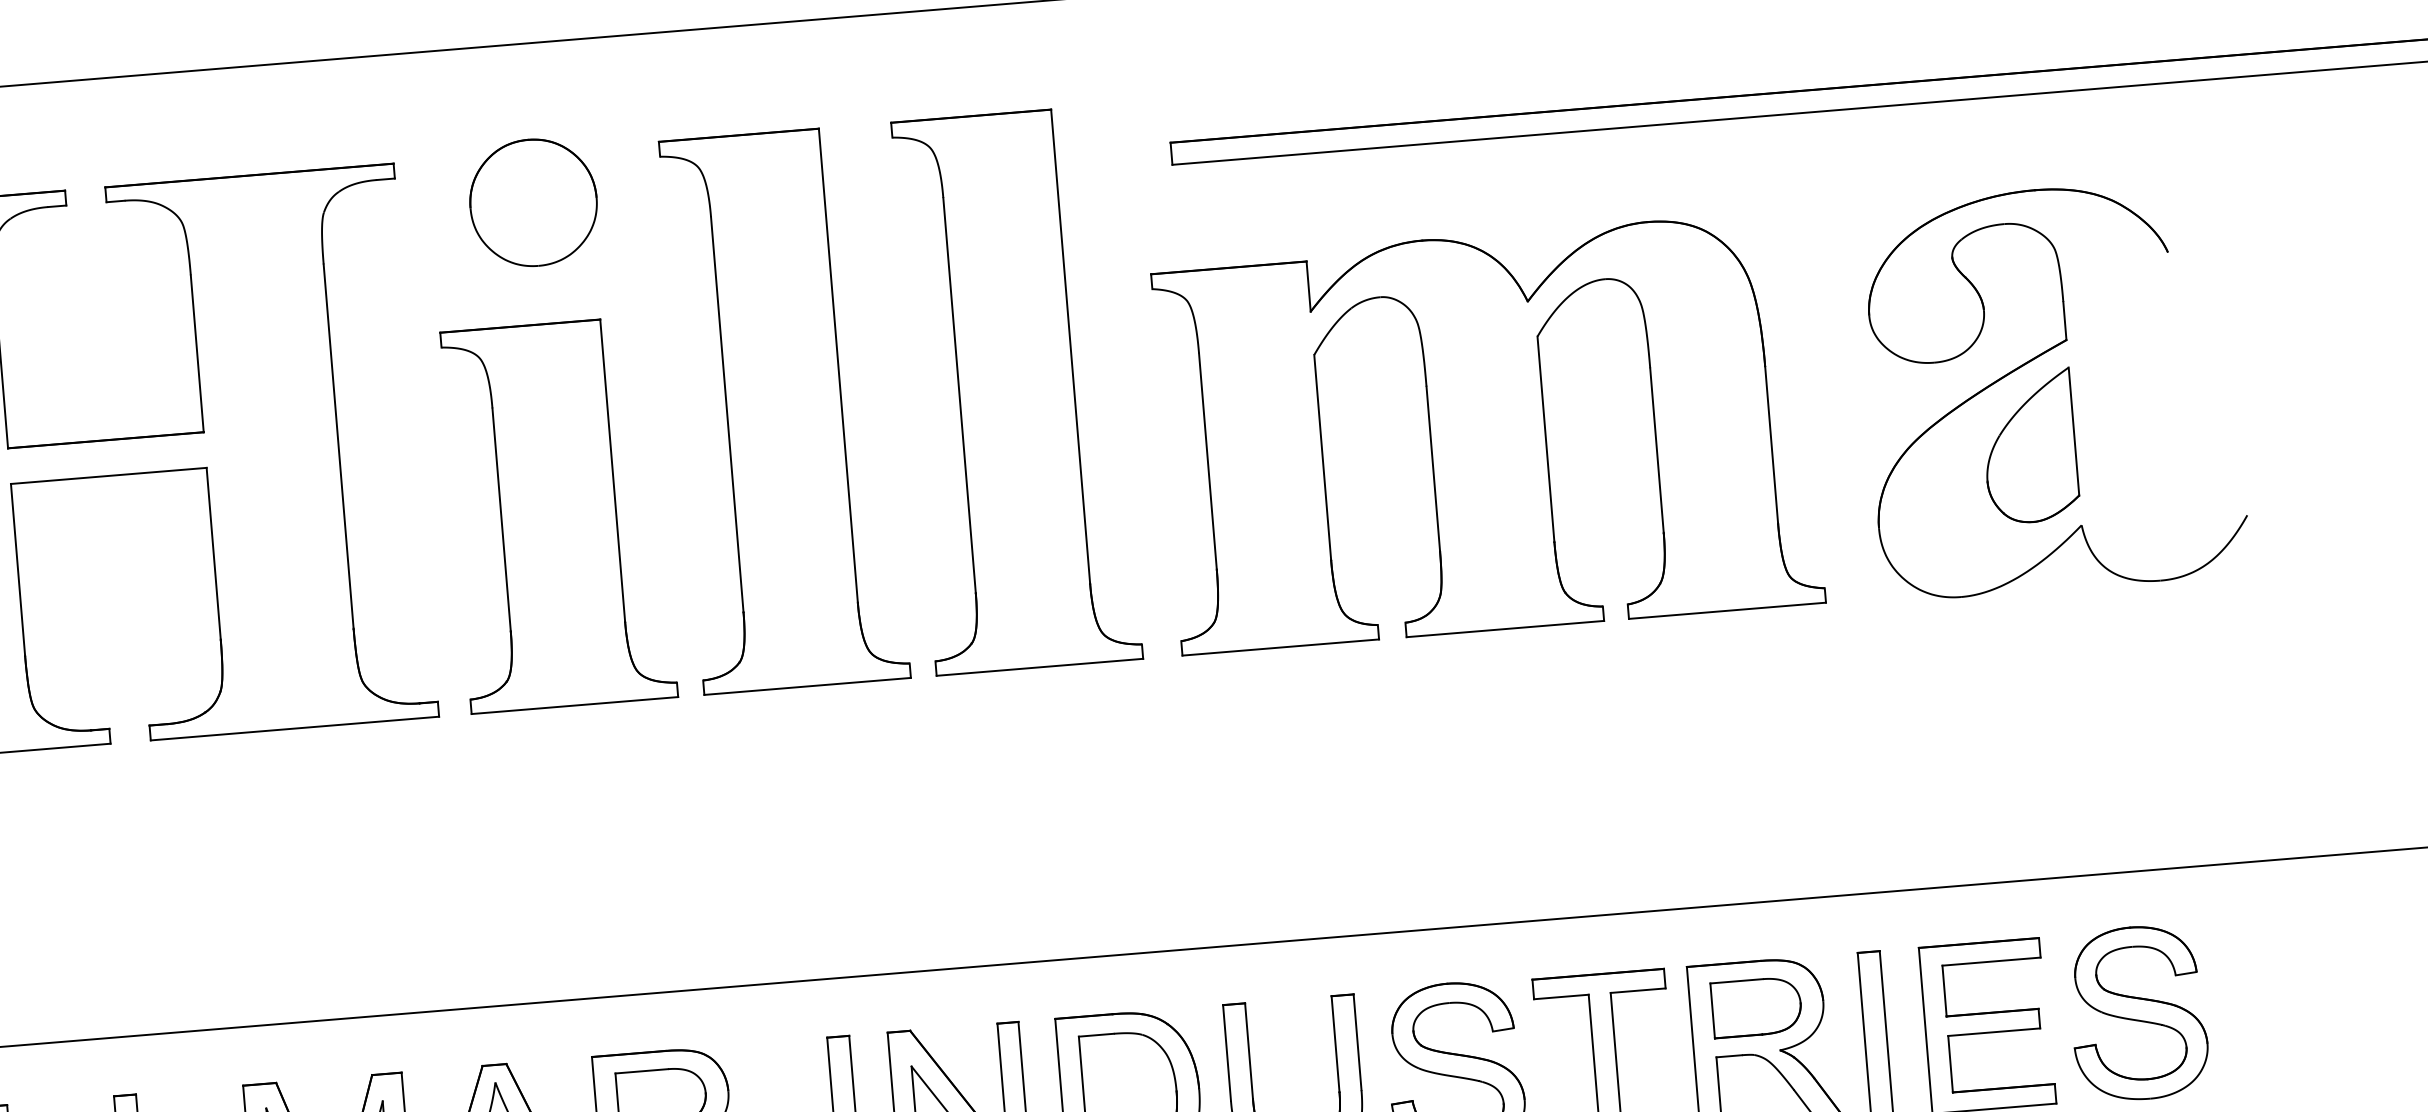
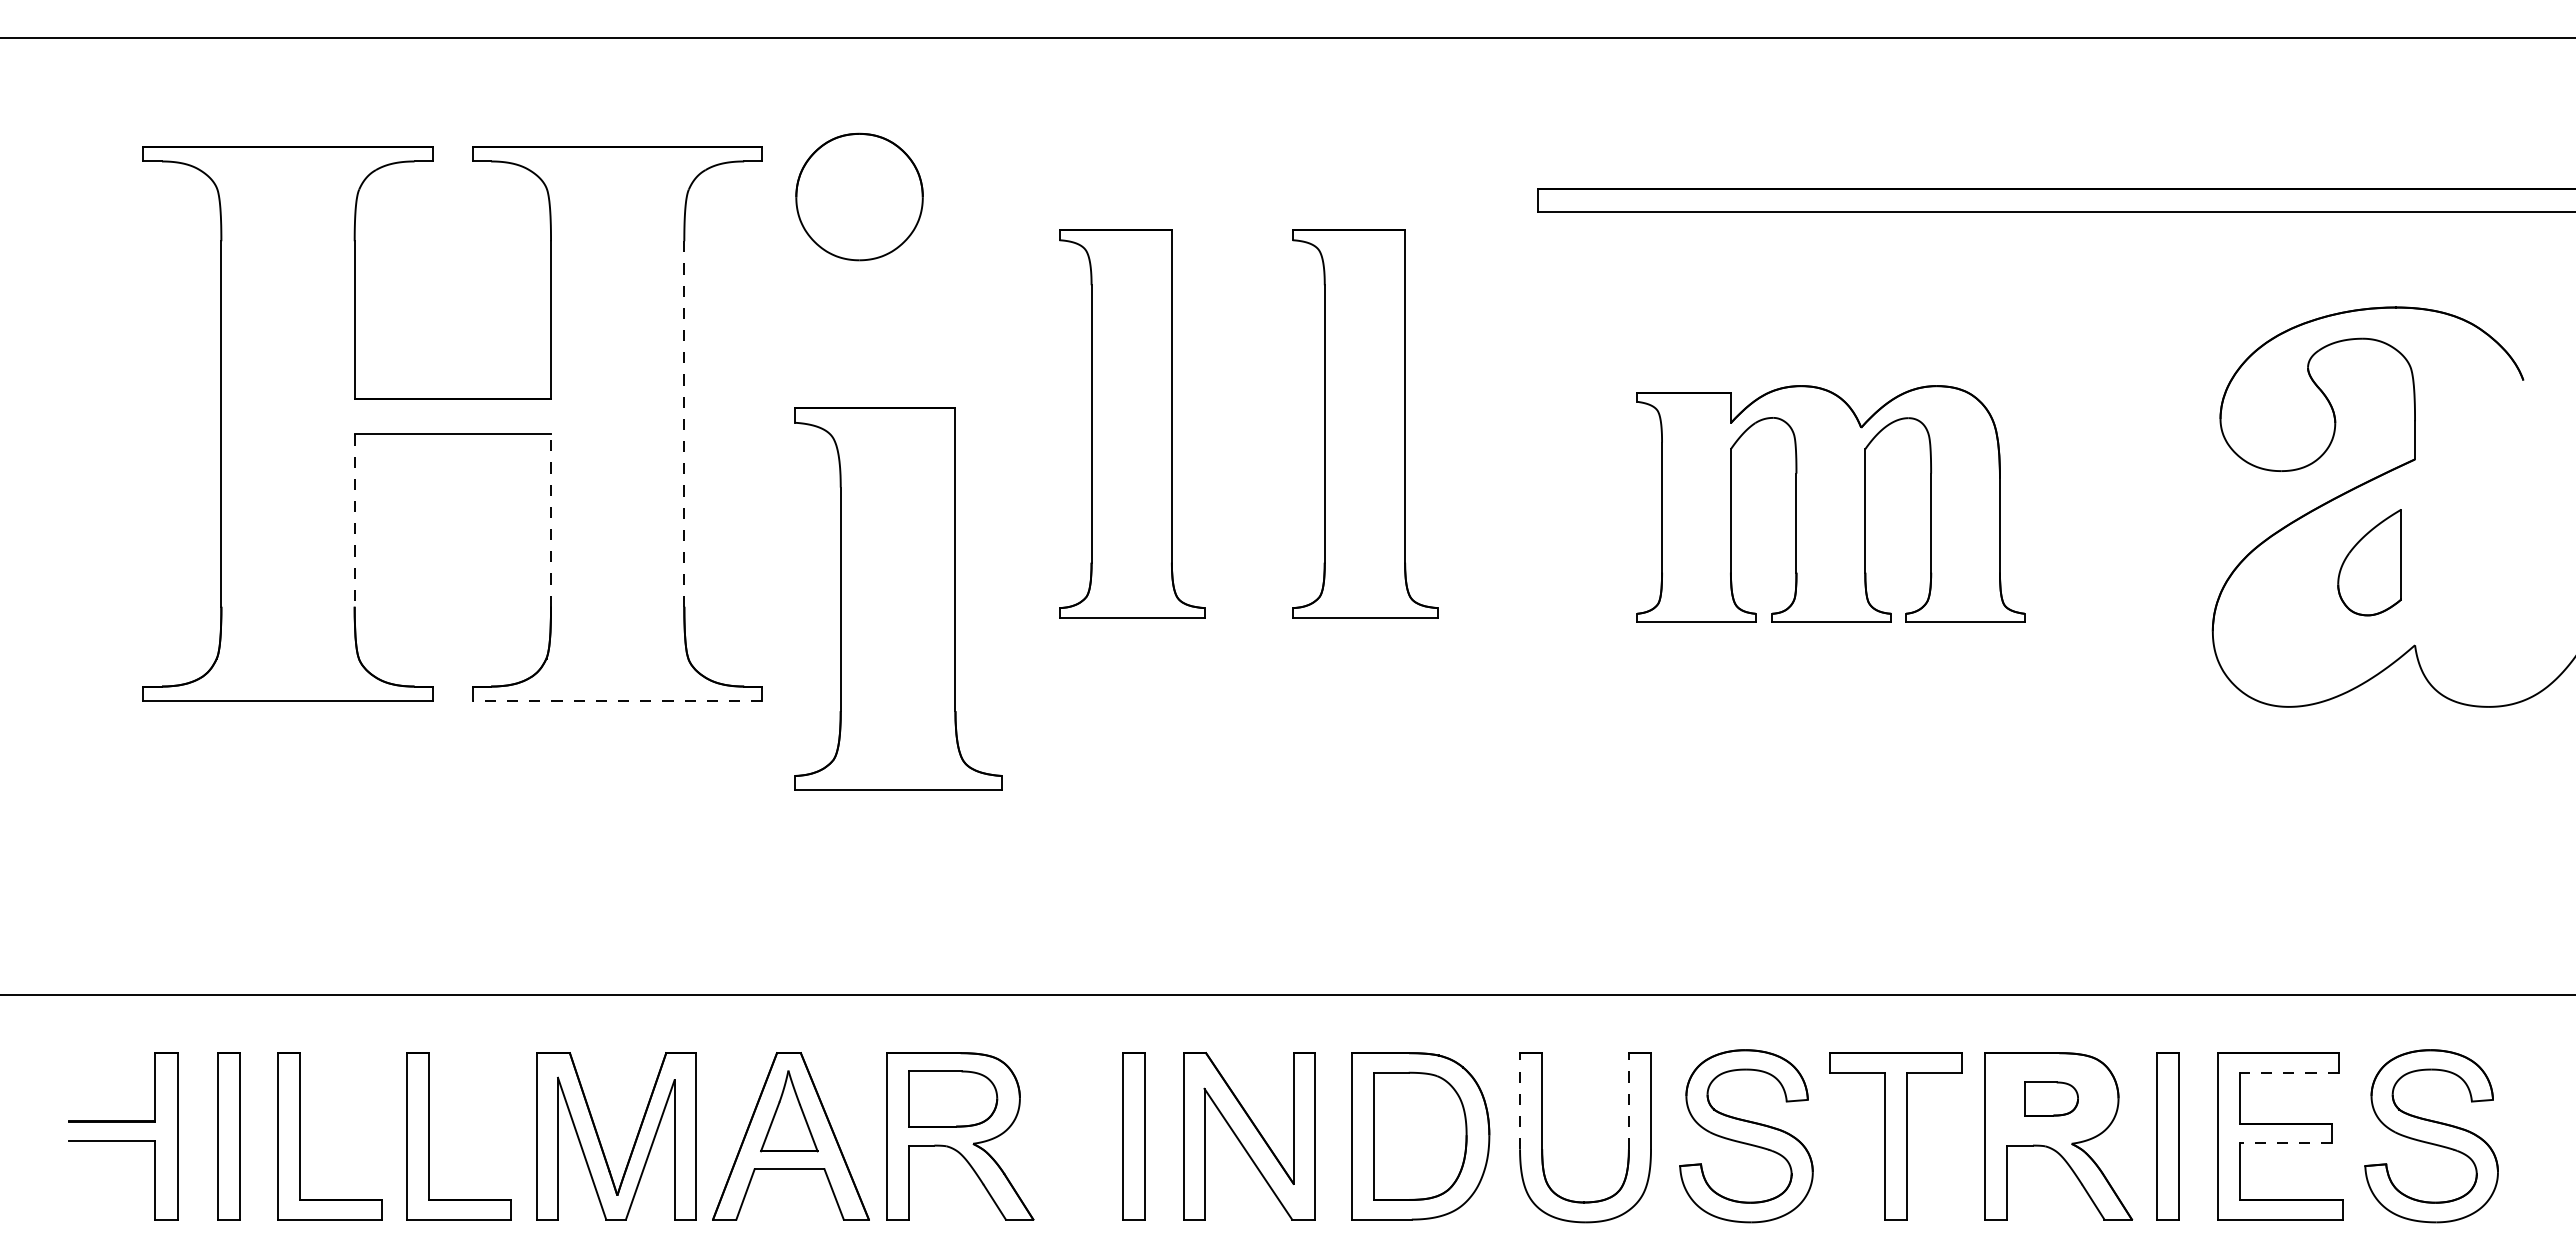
part: (533, 202) -> (859, 196), moved
part: (1017, 390) -> (1365, 423), size x0.7
part: (784, 409) -> (1131, 423), size x0.7
part: (1487, 431) -> (1830, 503), size x0.6
line: (338, 446) -> (684, 423), solid -> dashed
part: (2029, 446) -> (2369, 562), size x0.7
part: (559, 514) -> (898, 598), moved
line: (214, 553) -> (551, 520), solid -> dashed
line: (17, 570) -> (354, 521), solid -> dashed
line: (294, 728) -> (617, 701), solid -> dashed
line: (1990, 961) -> (2288, 1072), solid -> dashed
part: (1756, 1006) -> (2051, 1098), size x0.6
line: (1993, 1032) -> (2285, 1143), solid -> dashed
line: (1335, 1043) -> (1628, 1100), solid -> dashed
line: (1227, 1052) -> (1520, 1100), solid -> dashed

